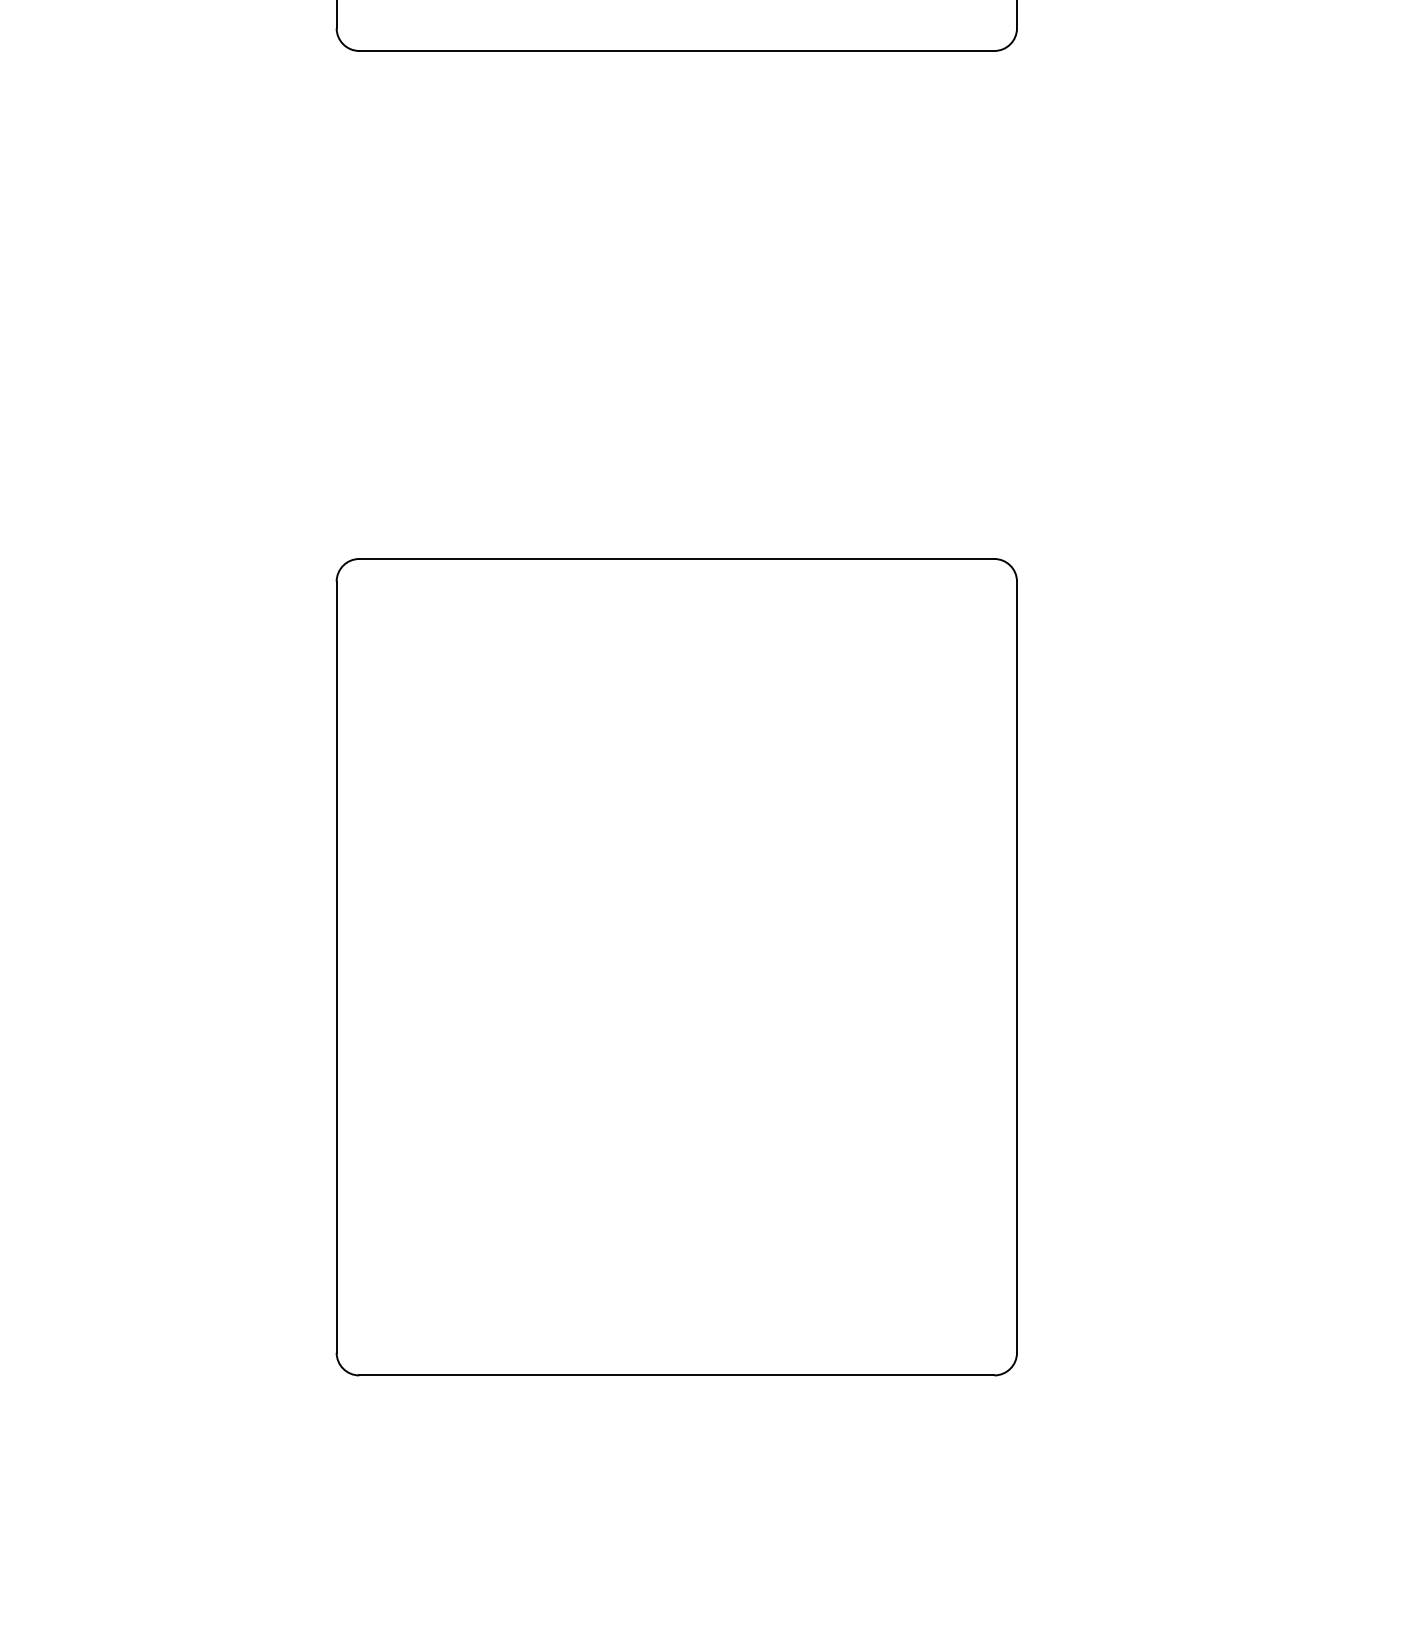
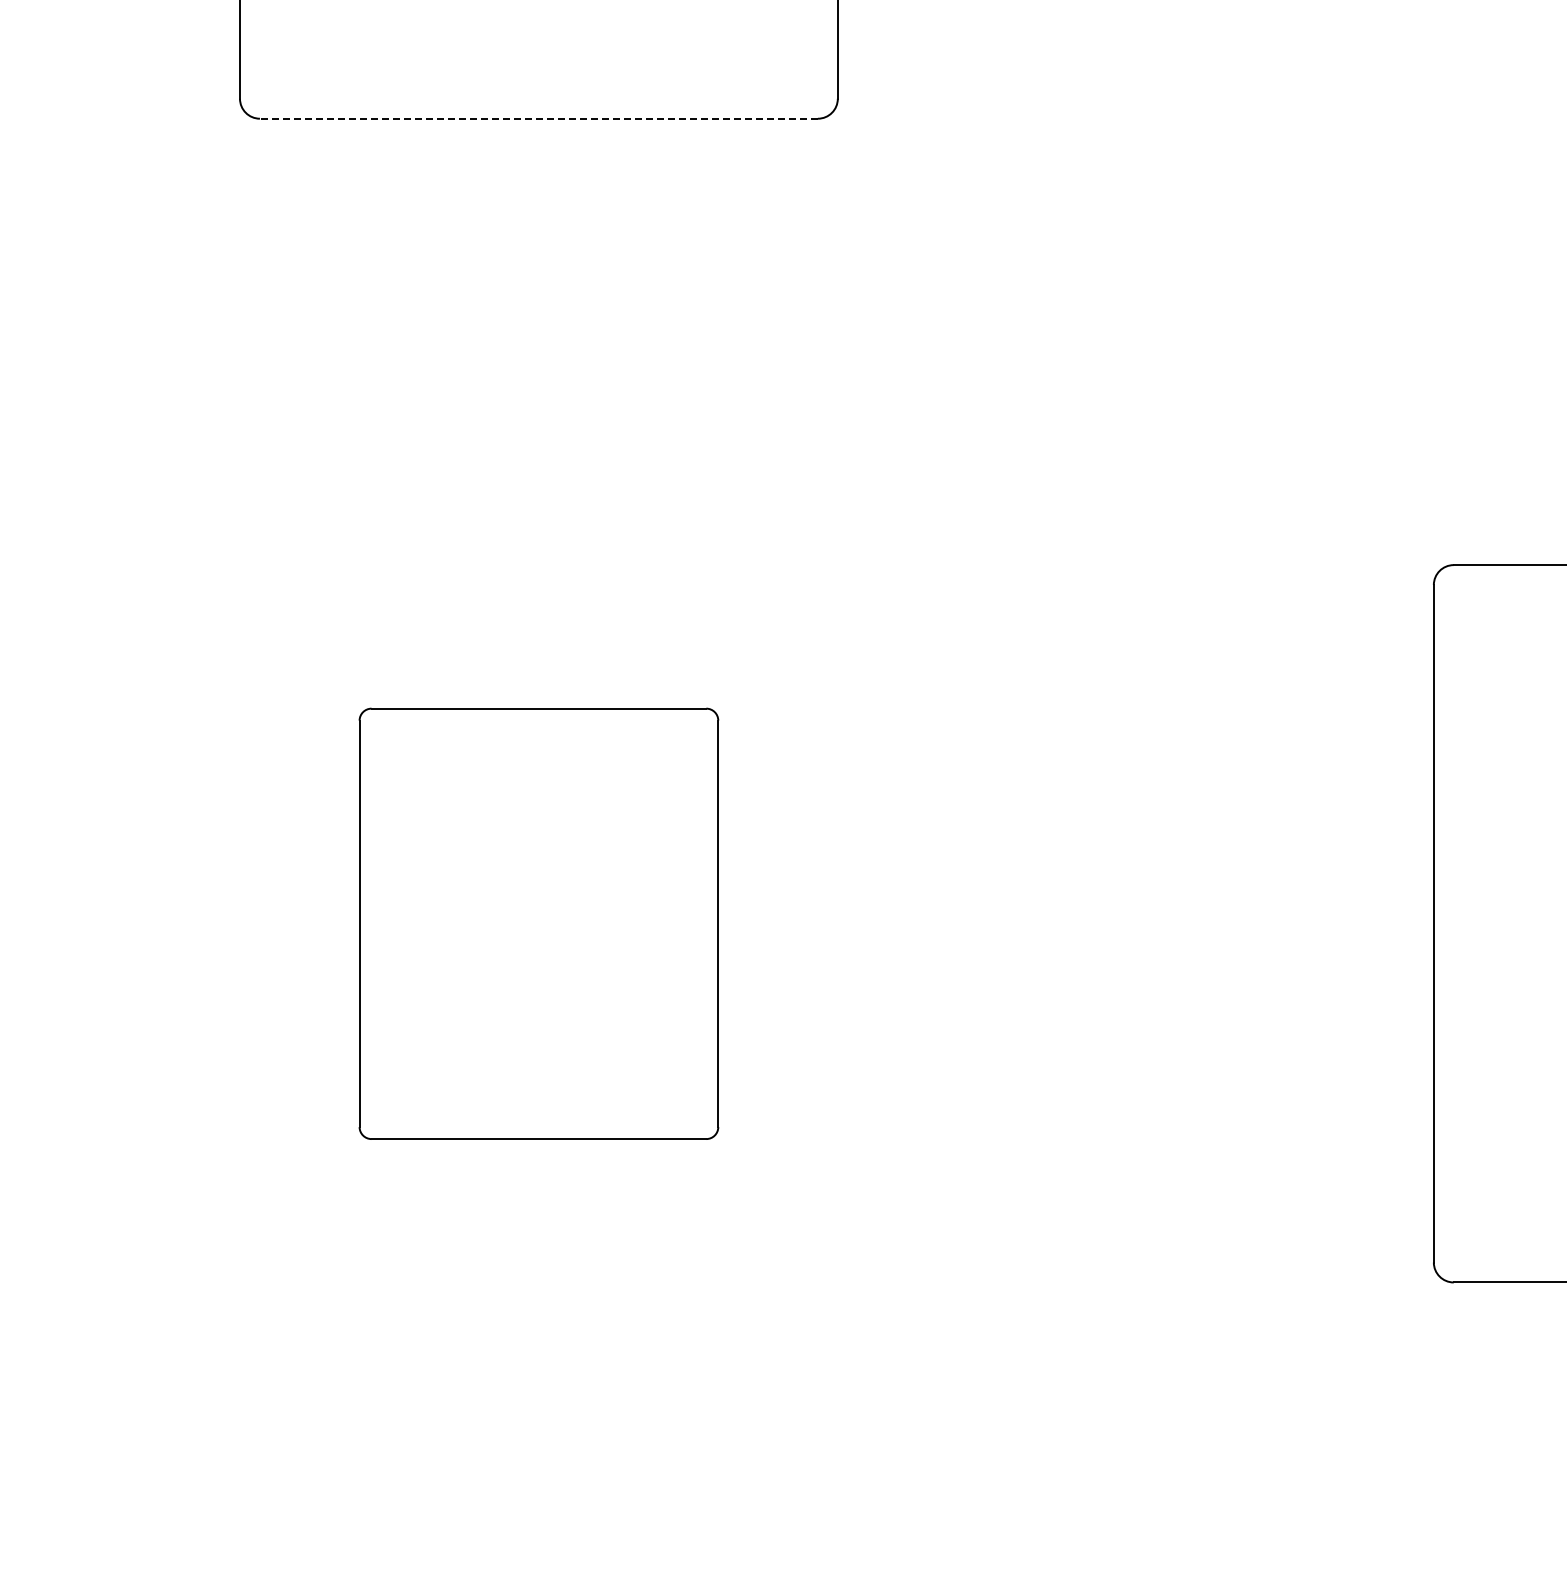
line: (676, 50) -> (538, 118), solid -> dashed
part: (676, 966) -> (538, 923), size x0.6

